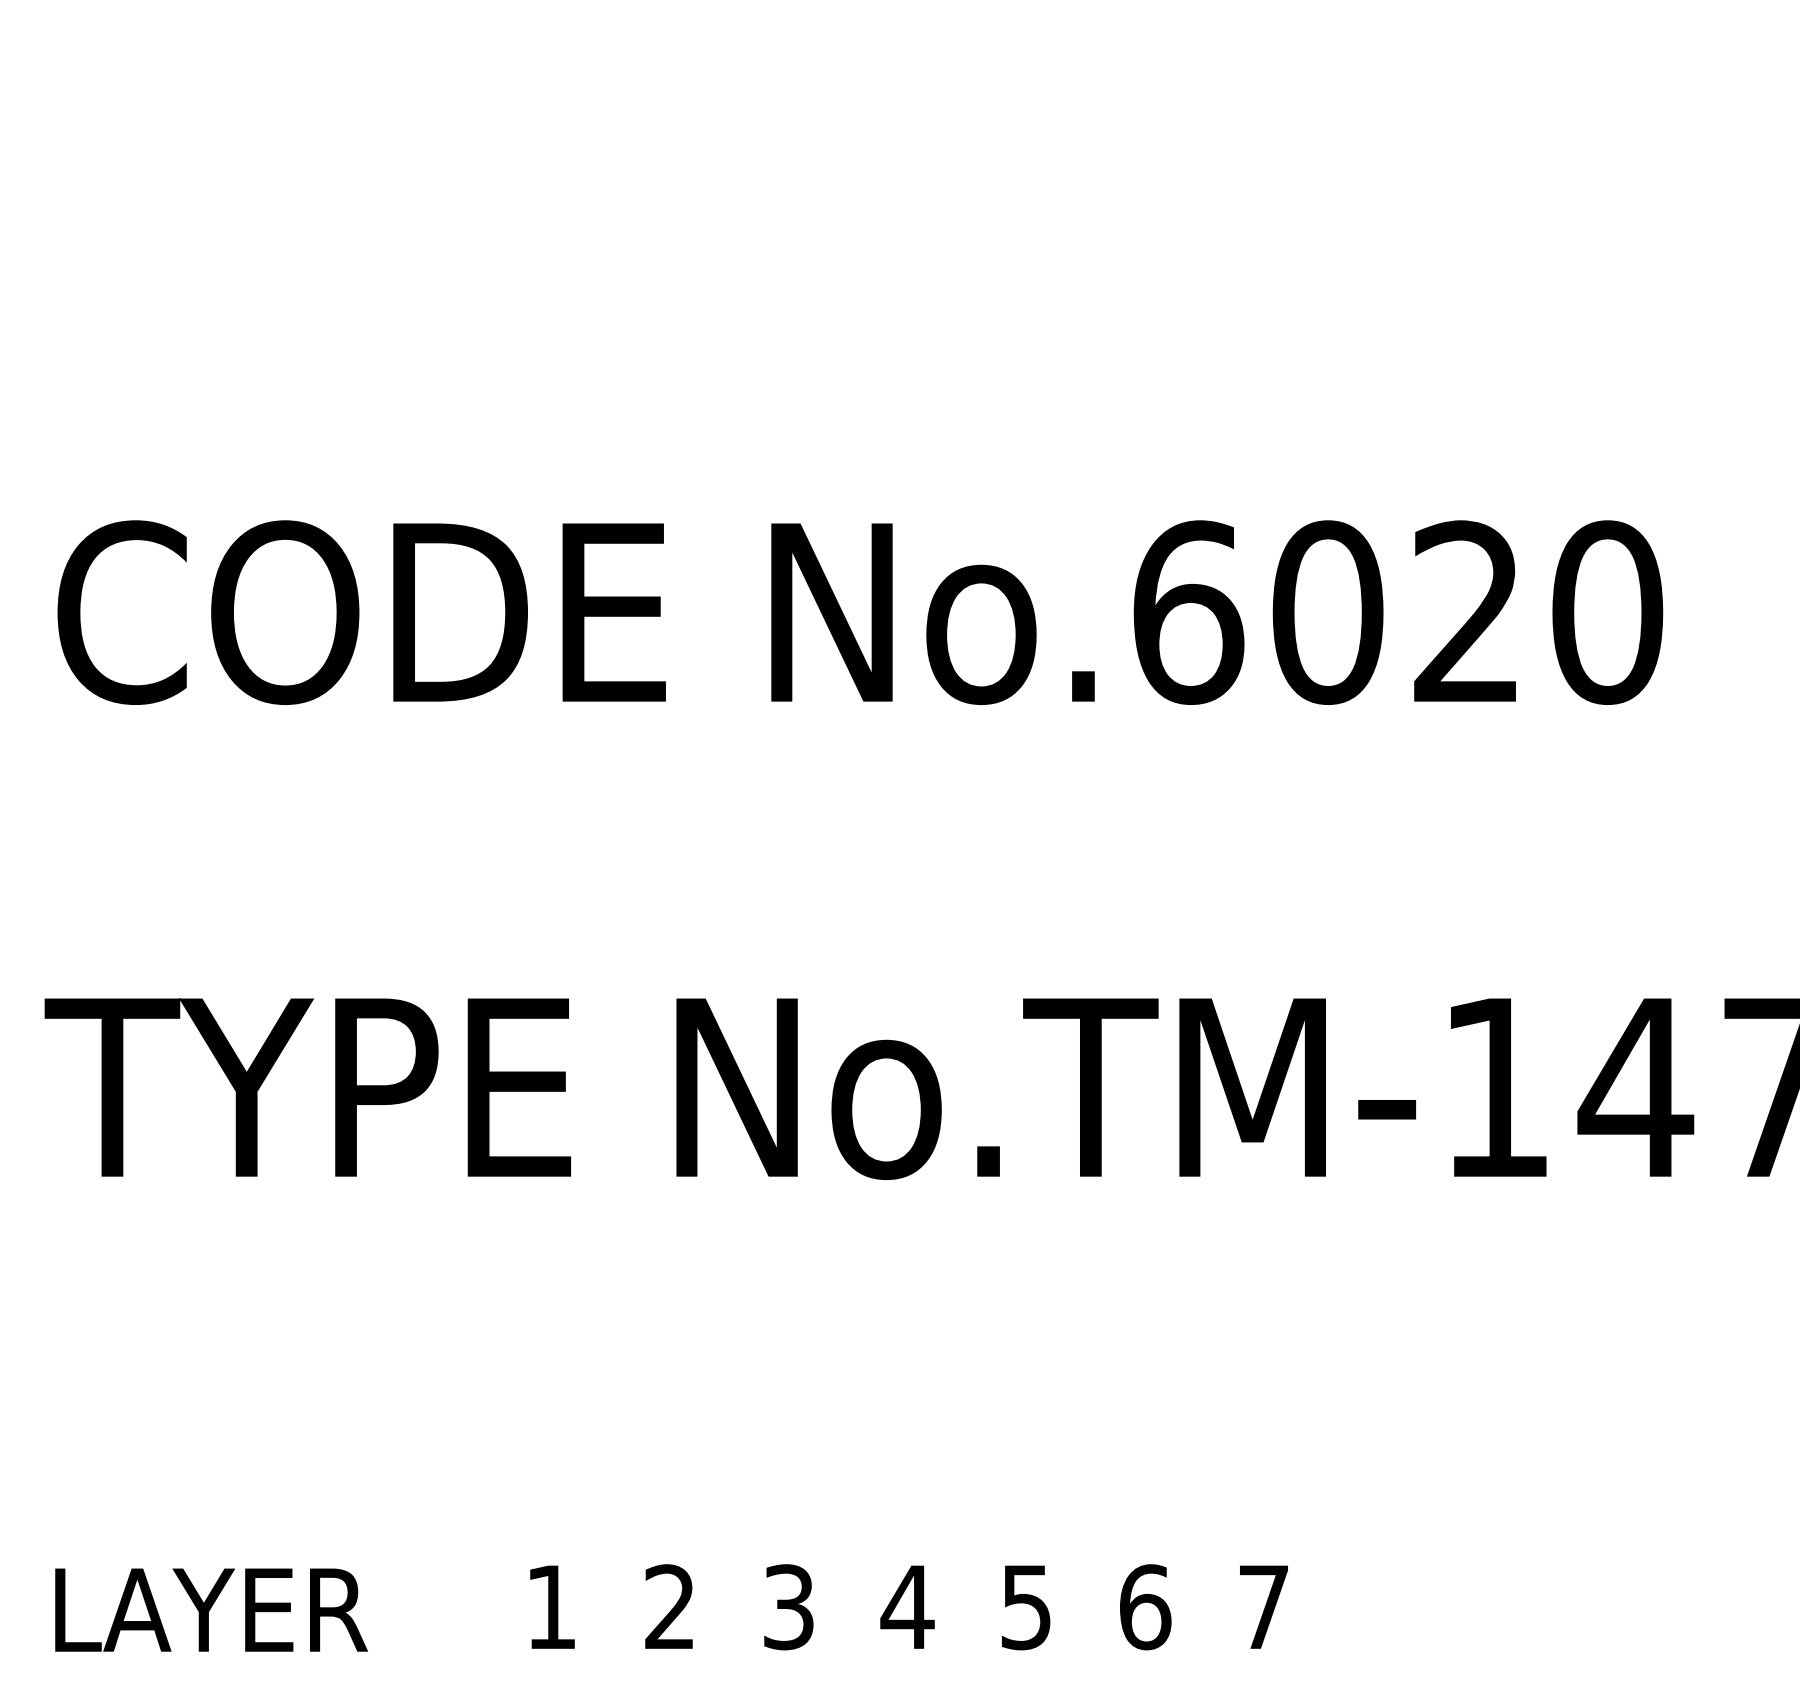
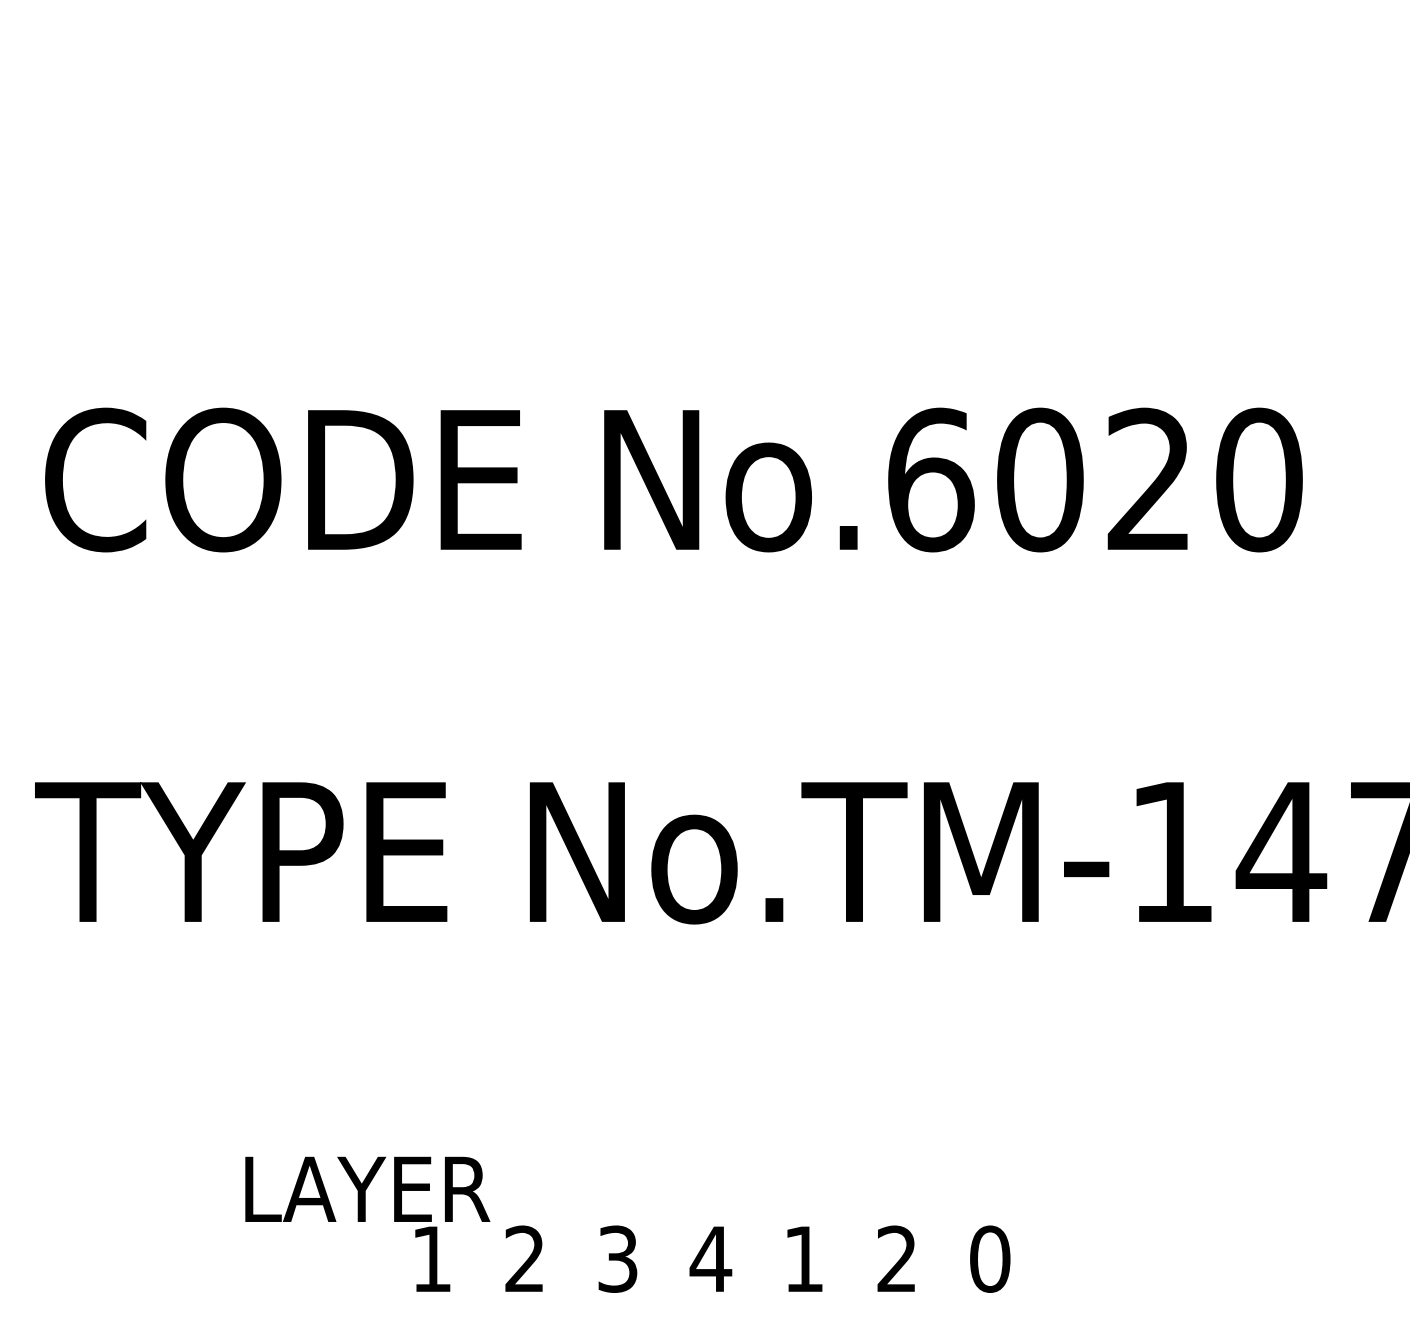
text: (1026, 1607) -> (804, 1259), 5 -> 1
text: (1145, 1607) -> (897, 1259), 6 -> 2
text: (1263, 1607) -> (989, 1259), 7 -> 0
text: (211, 1609) -> (367, 1188), moved

